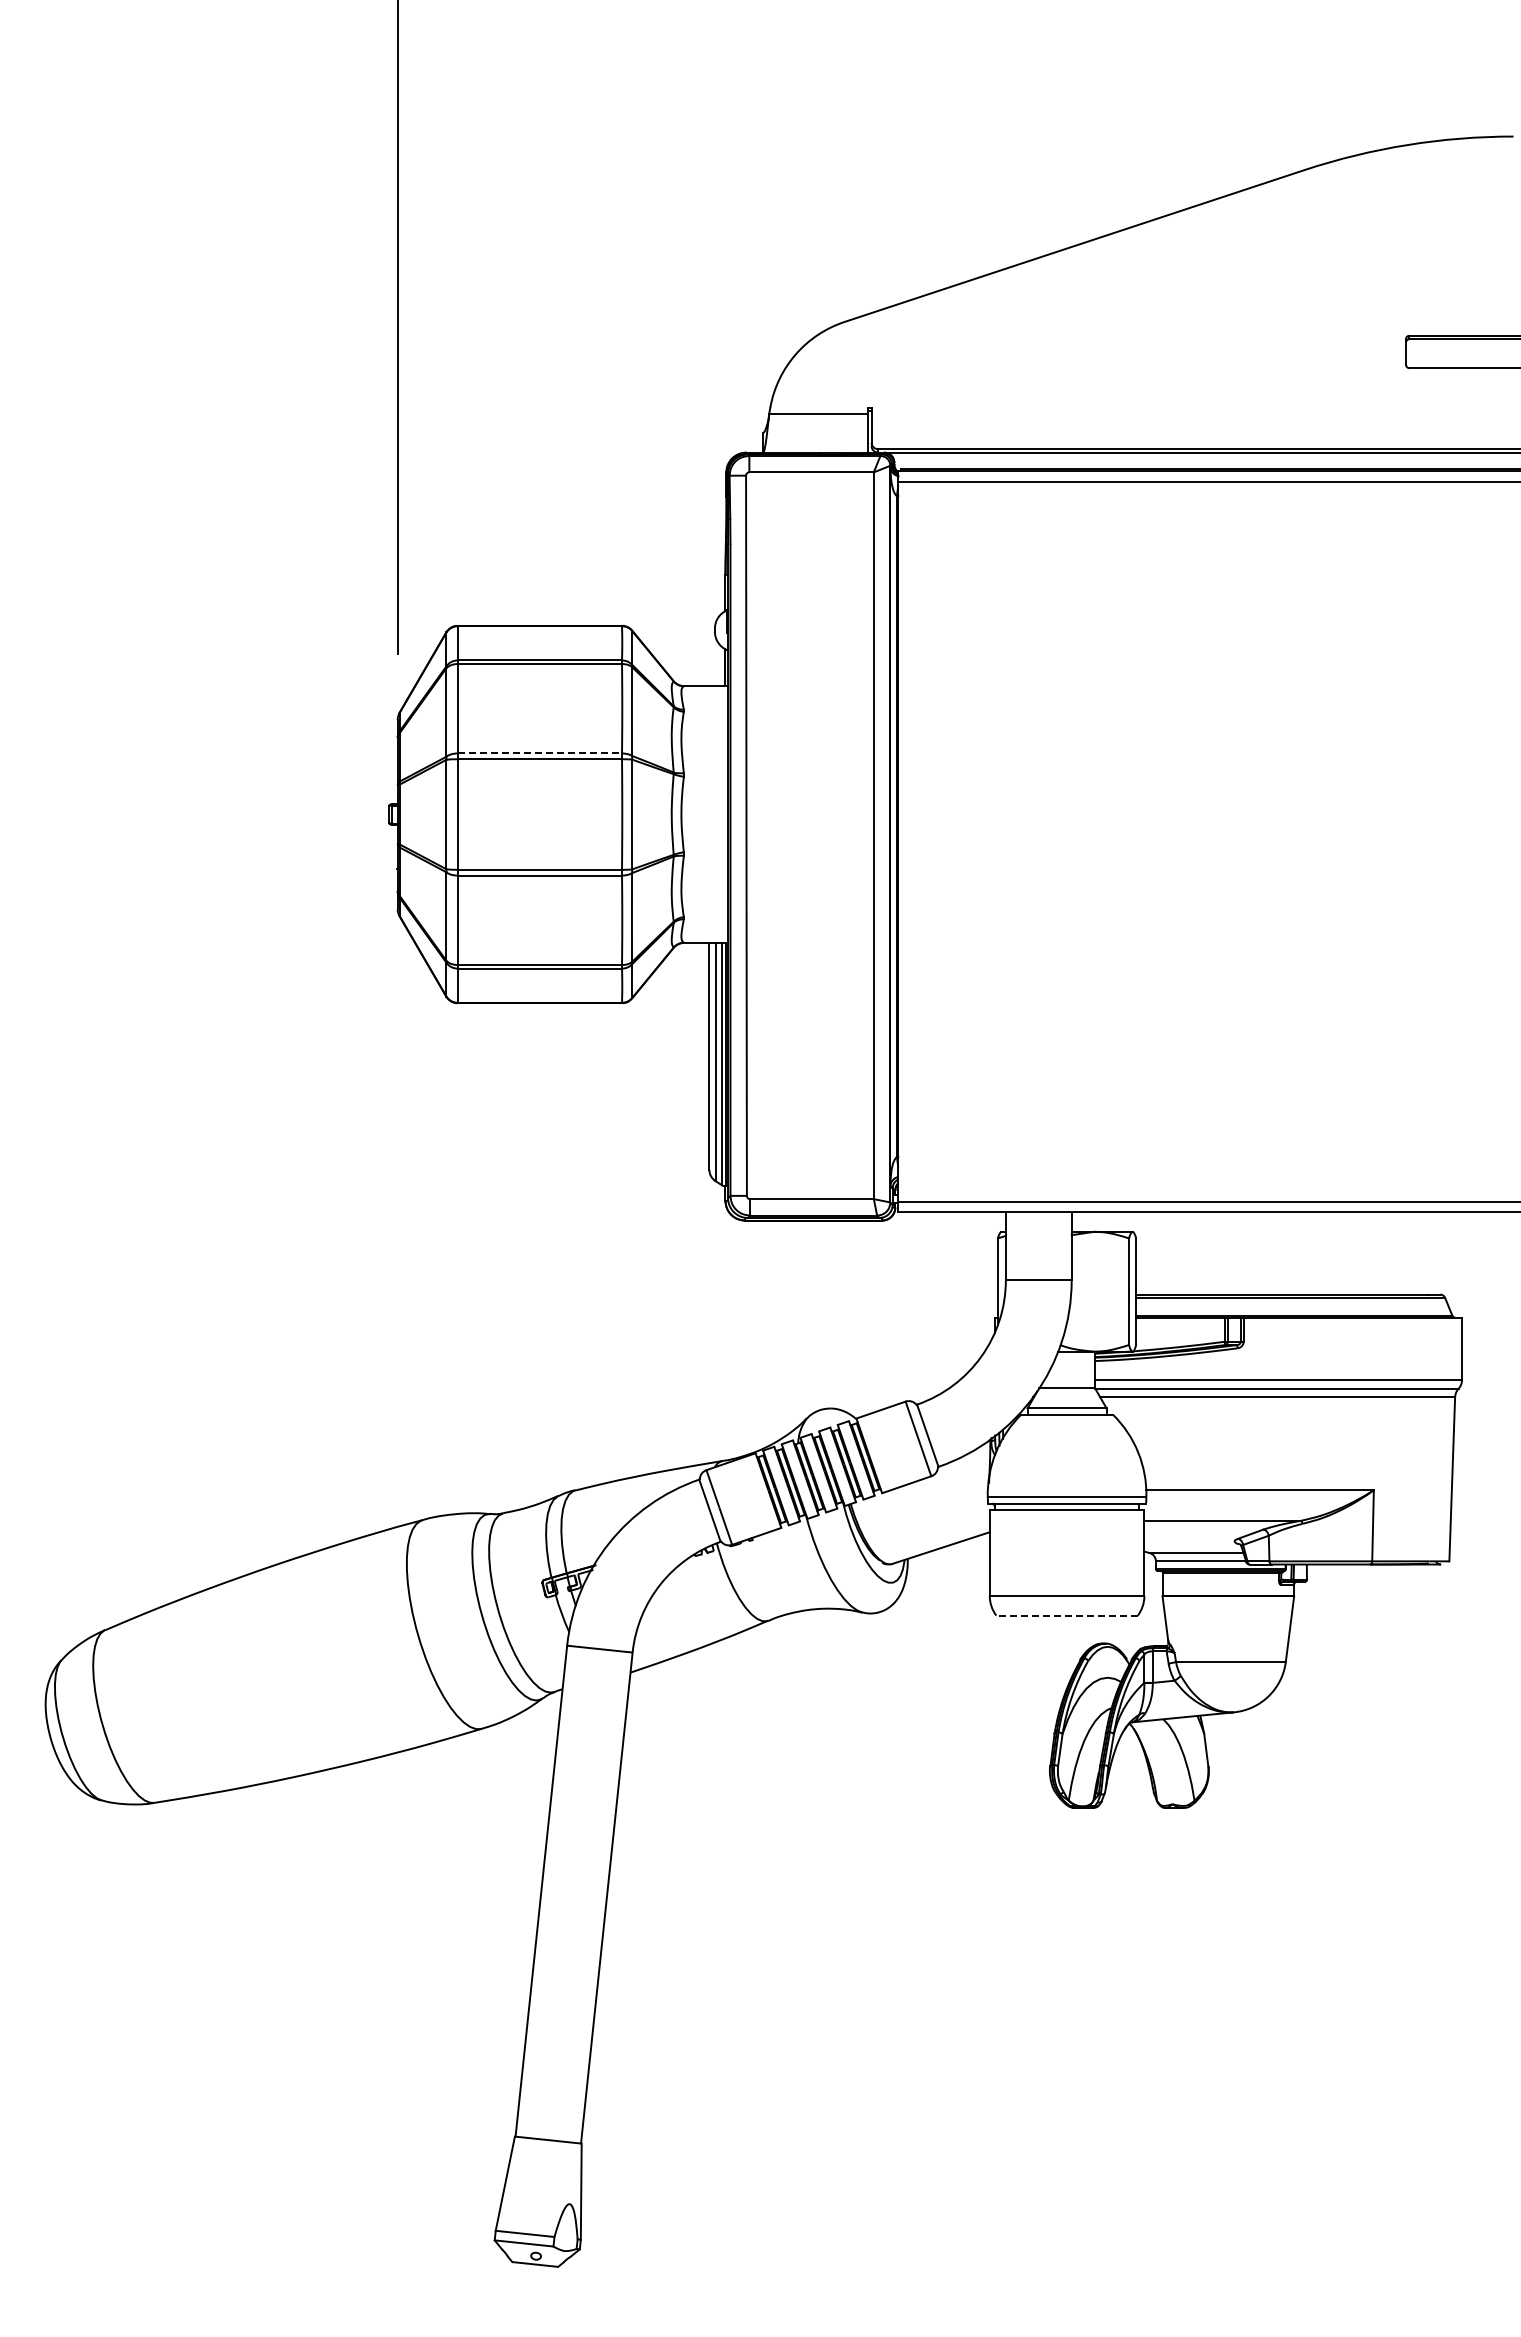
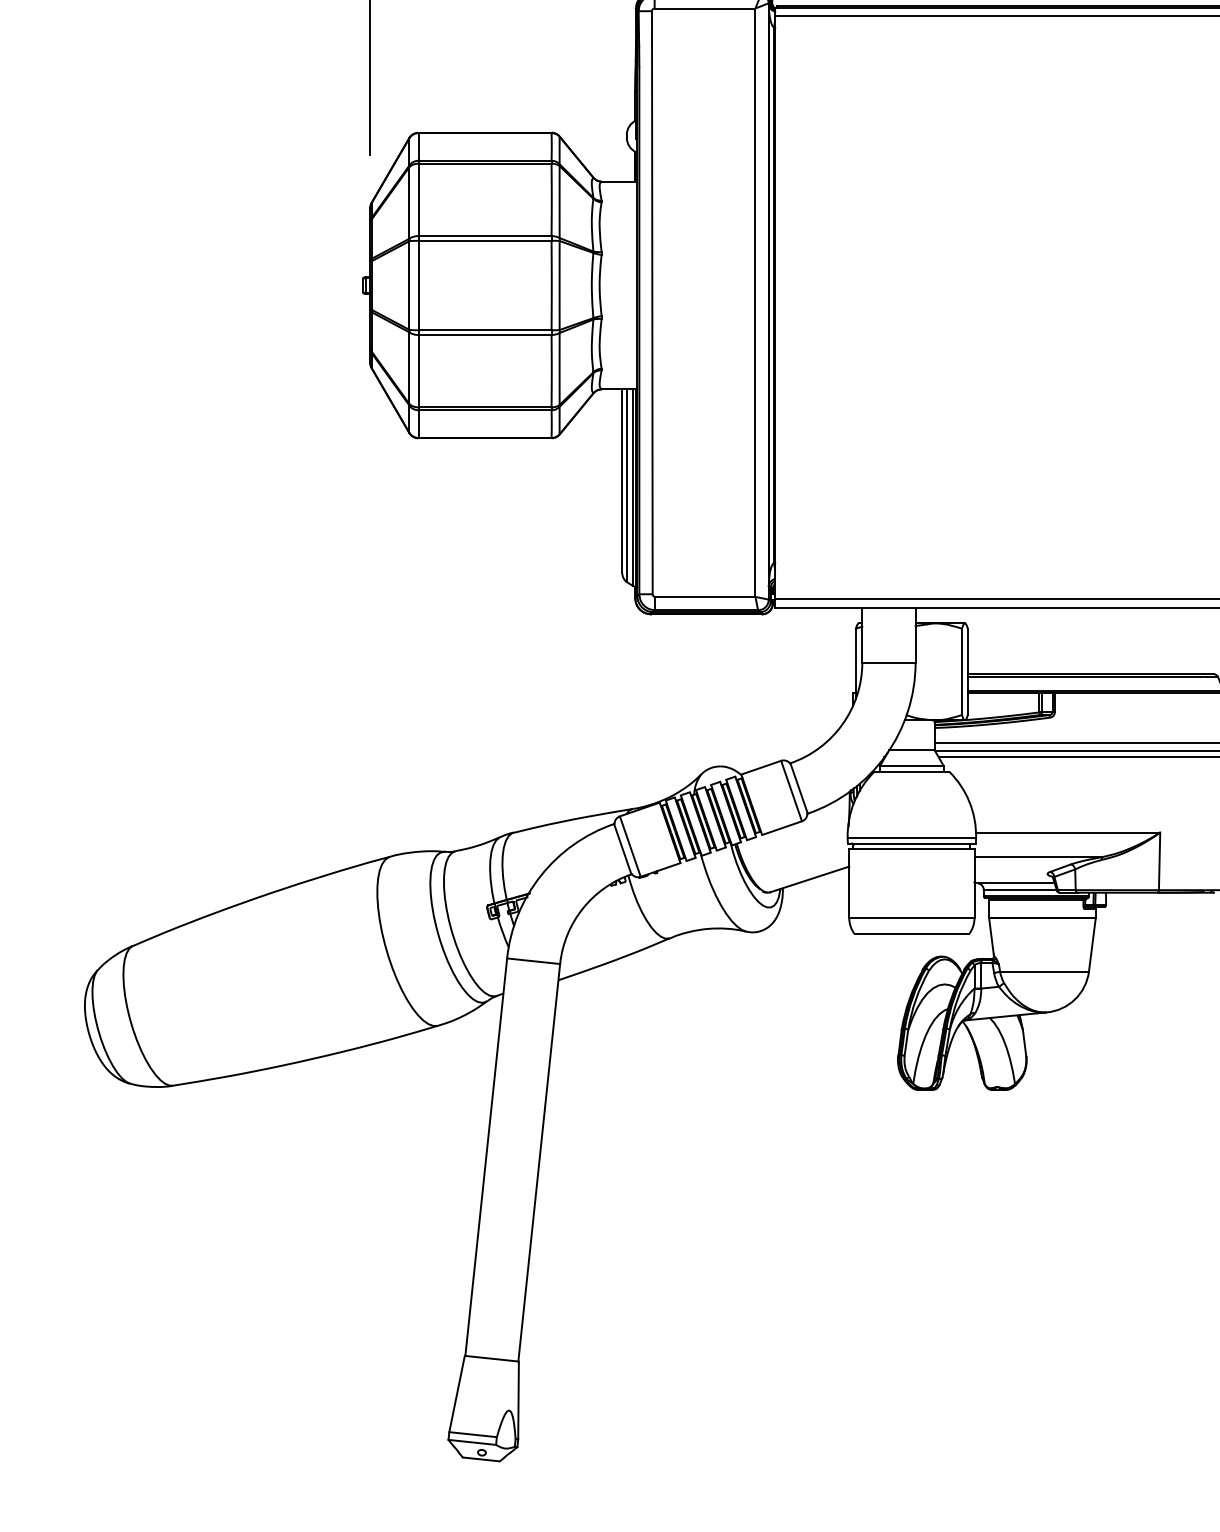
line: (540, 753) -> (485, 236), dashed -> solid
line: (1067, 1615) -> (912, 934), dashed -> solid

